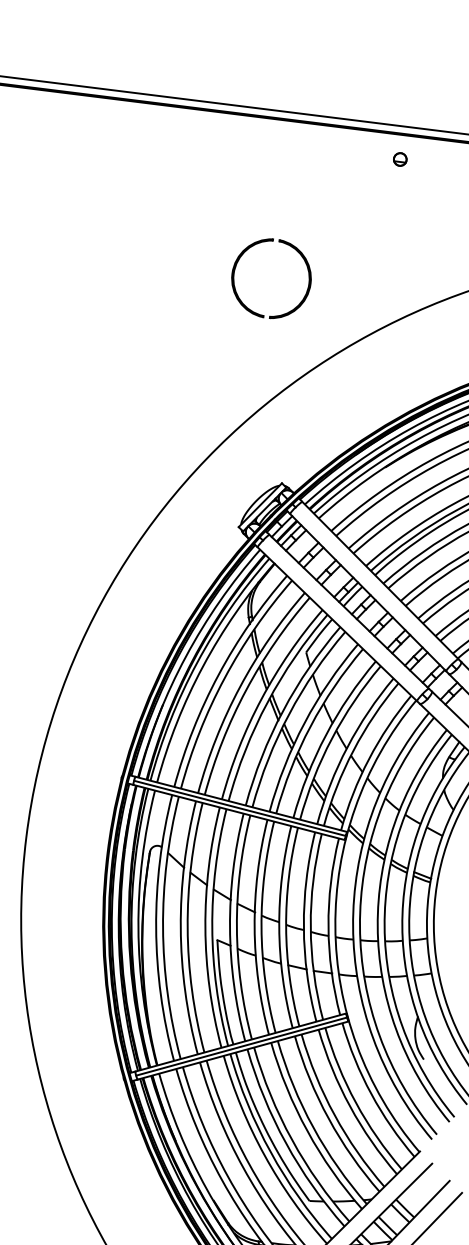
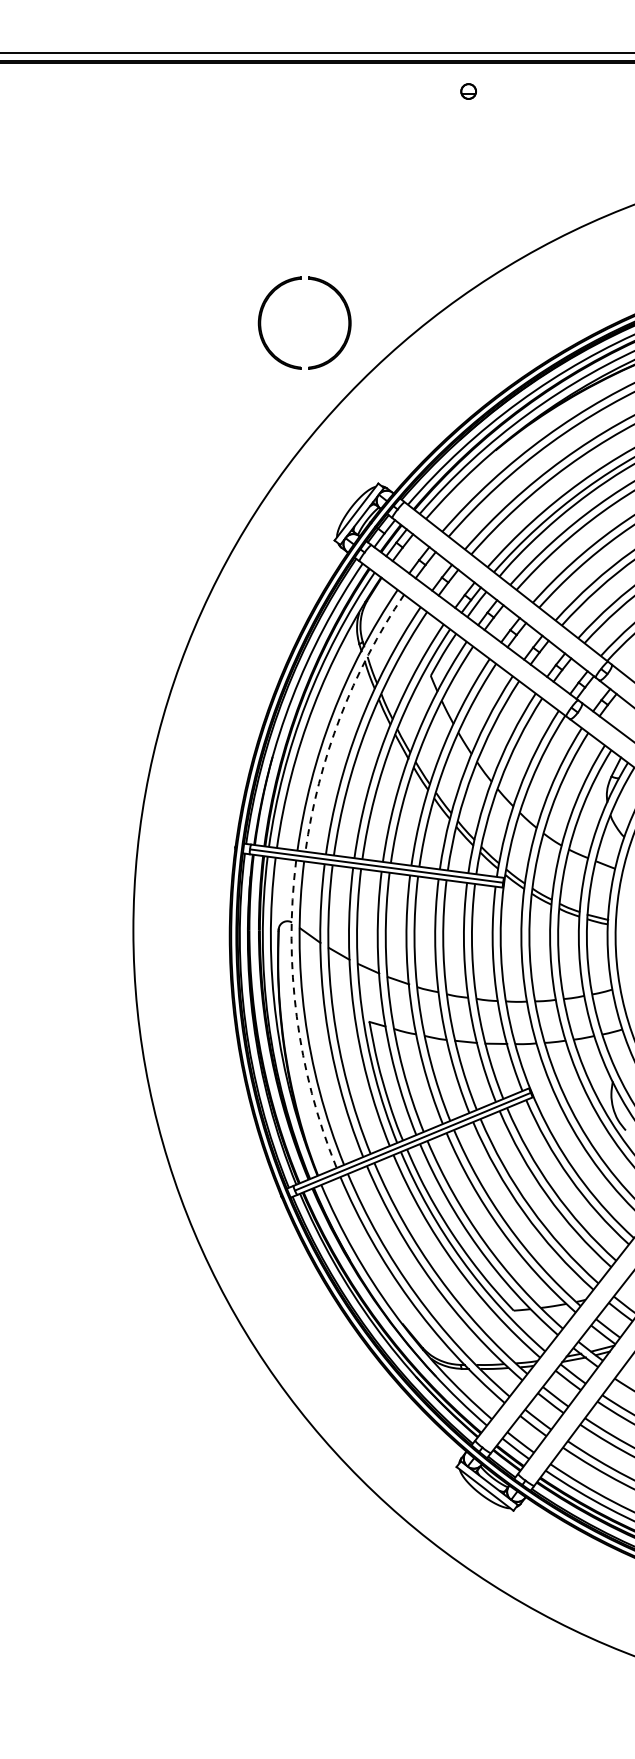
part: (248, 250) -> (273, 293), moved
arc: (225, 678) -> (340, 717), solid -> dashed
arc: (155, 927) -> (296, 1016), solid -> dashed

